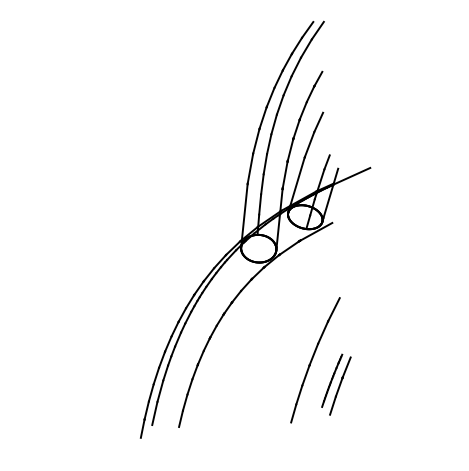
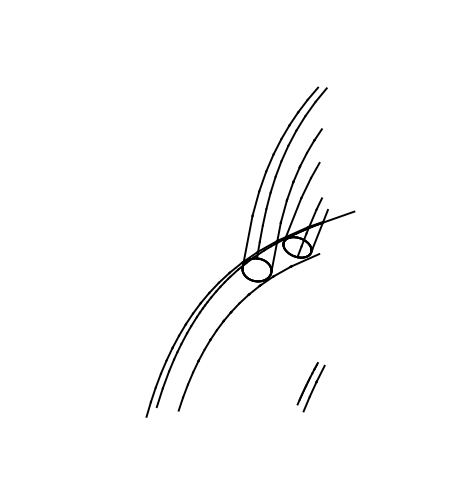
part: (315, 360) -> (295, 365), removed

